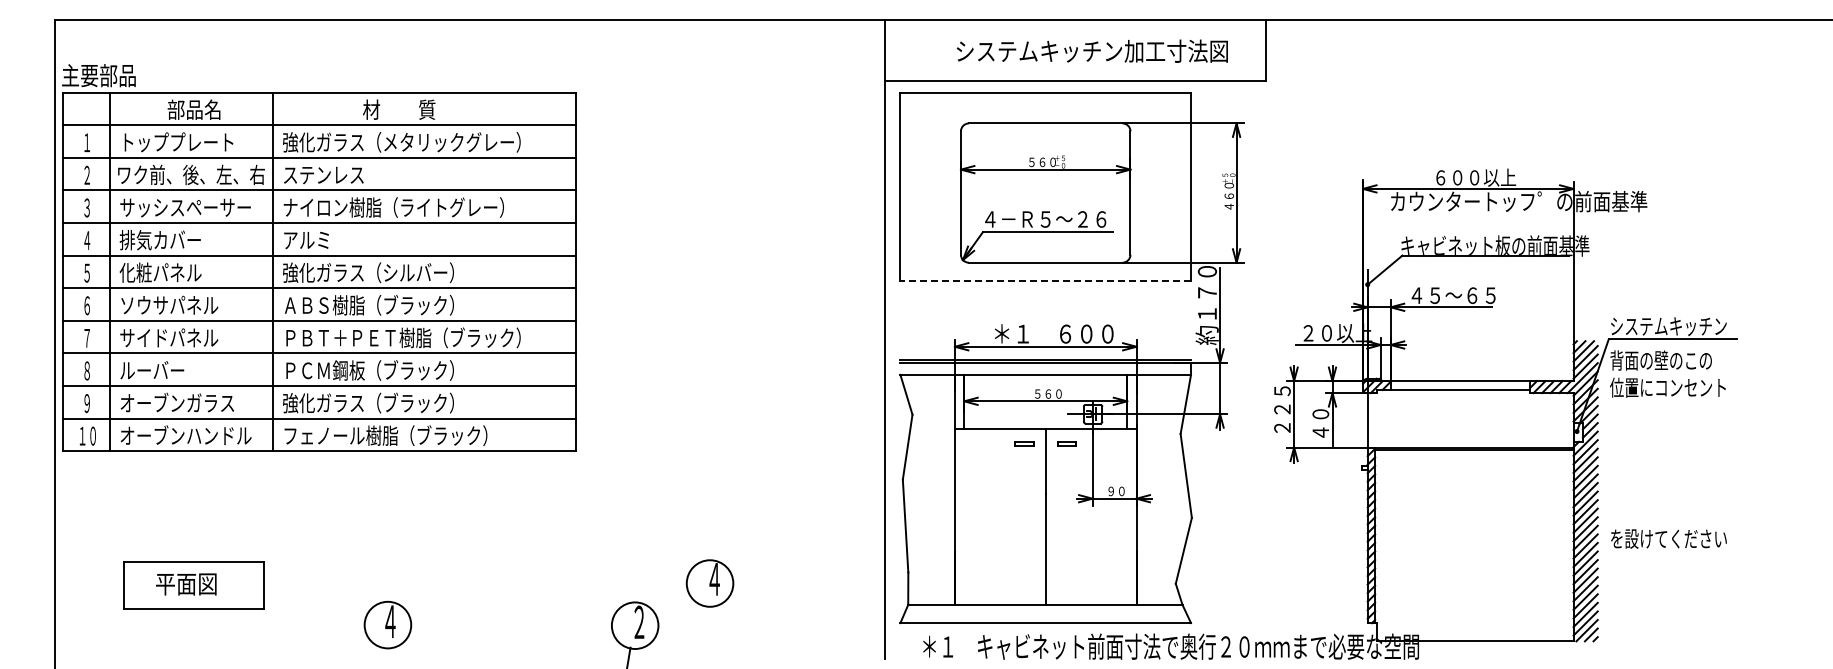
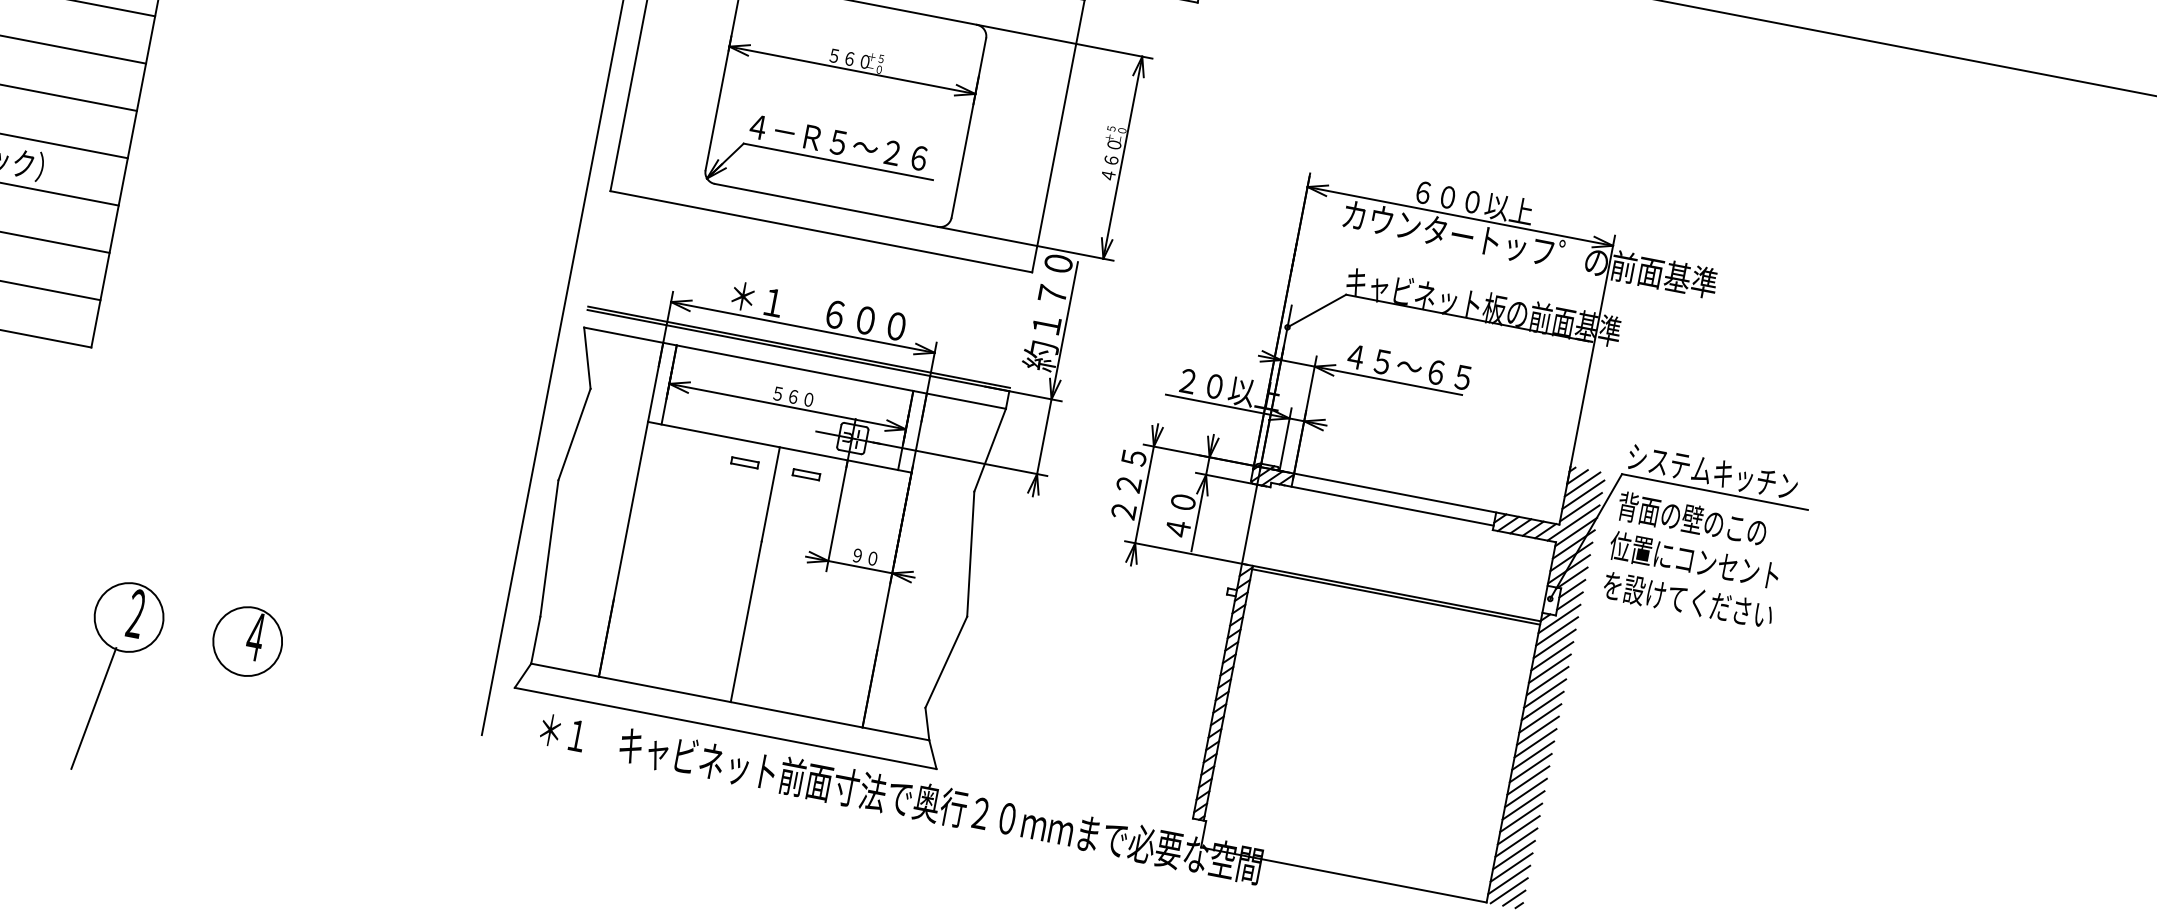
line: (1045, 280) -> (821, 231), dashed -> solid
text: (1668, 538) -> (1687, 599), moved
part: (709, 583) -> (246, 641), moved

